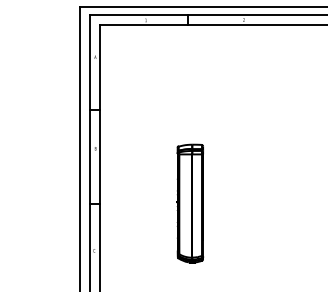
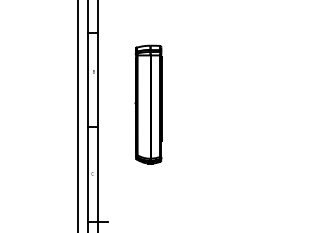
part: (190, 203) -> (148, 104), moved

